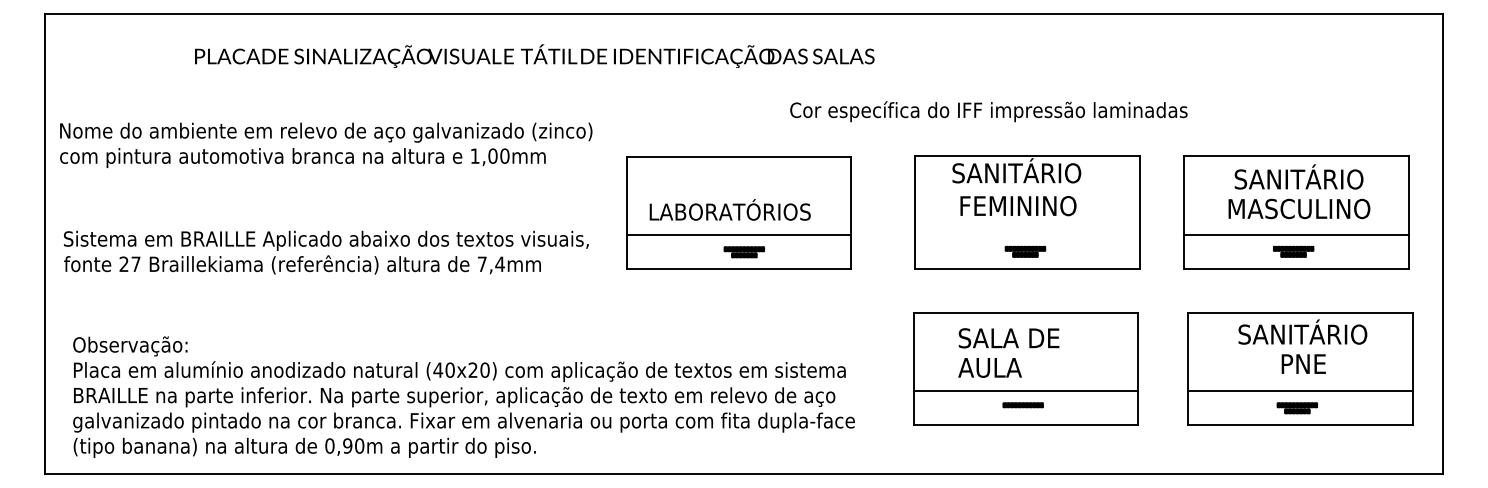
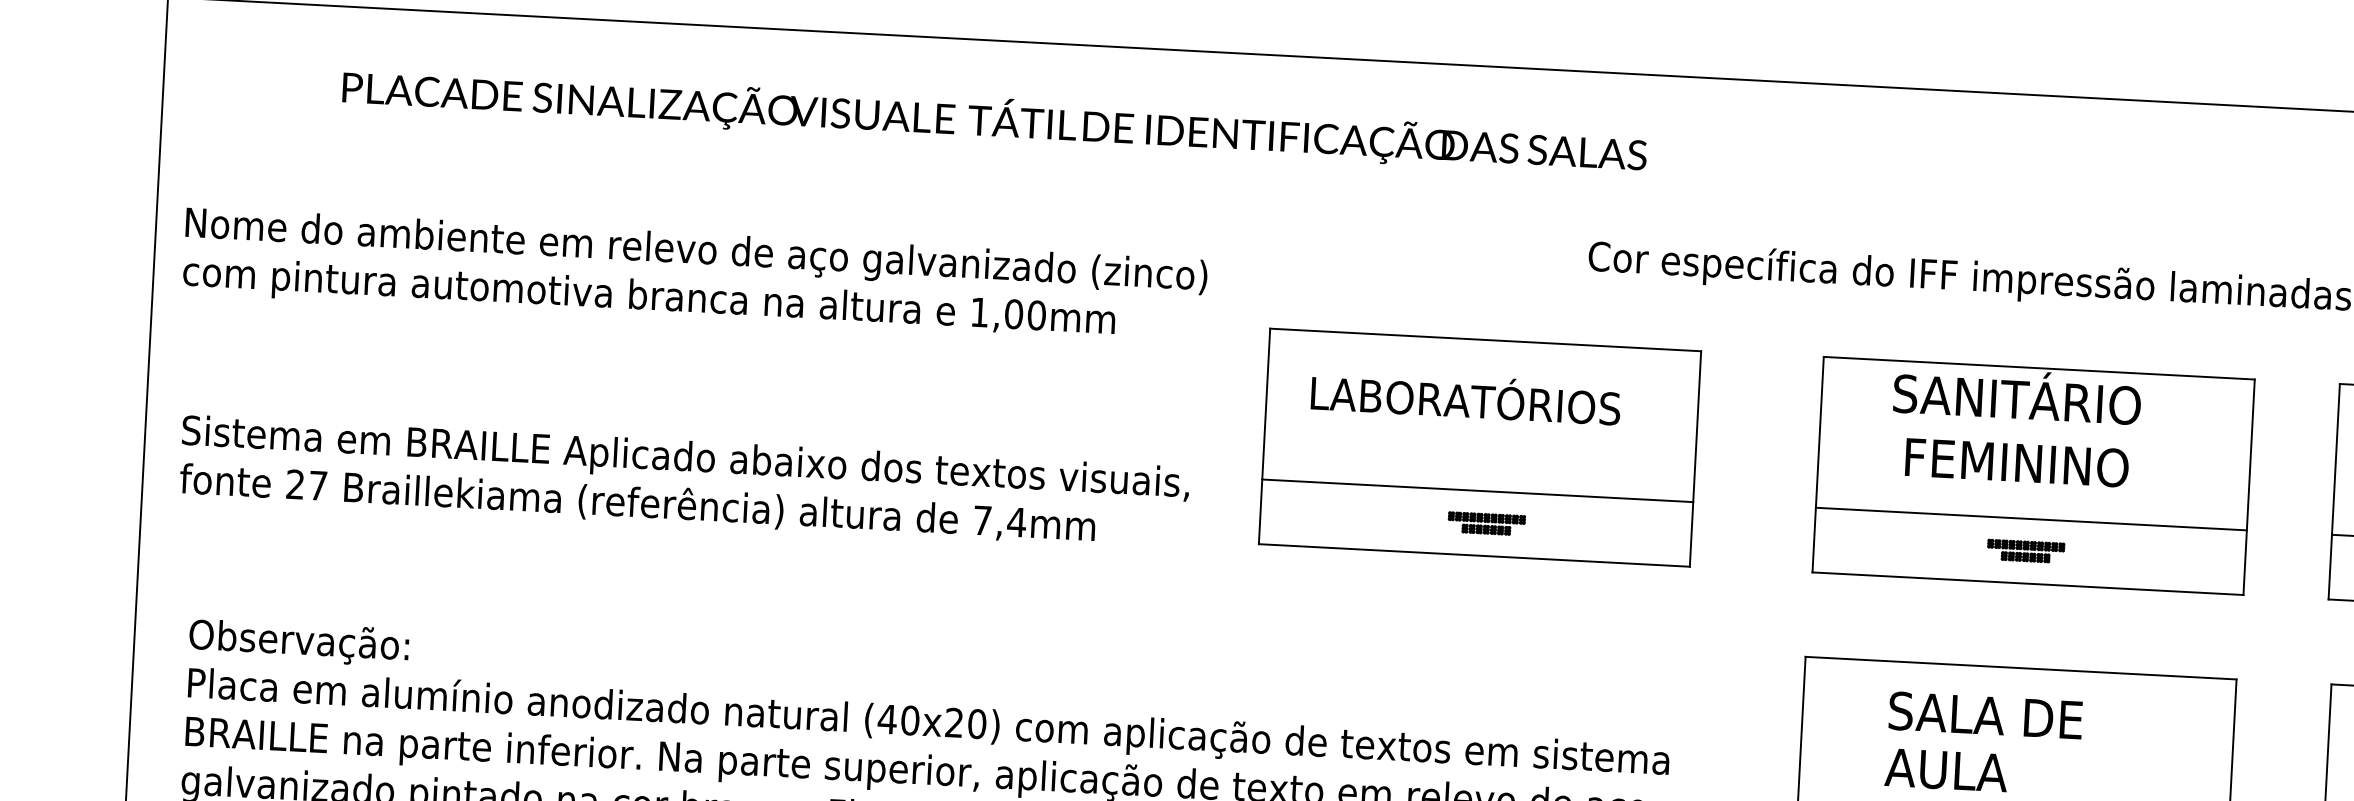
text: (534, 55) -> (994, 119), moved
text: (729, 209) -> (1464, 396), moved
line: (1027, 234) -> (2031, 518), added

